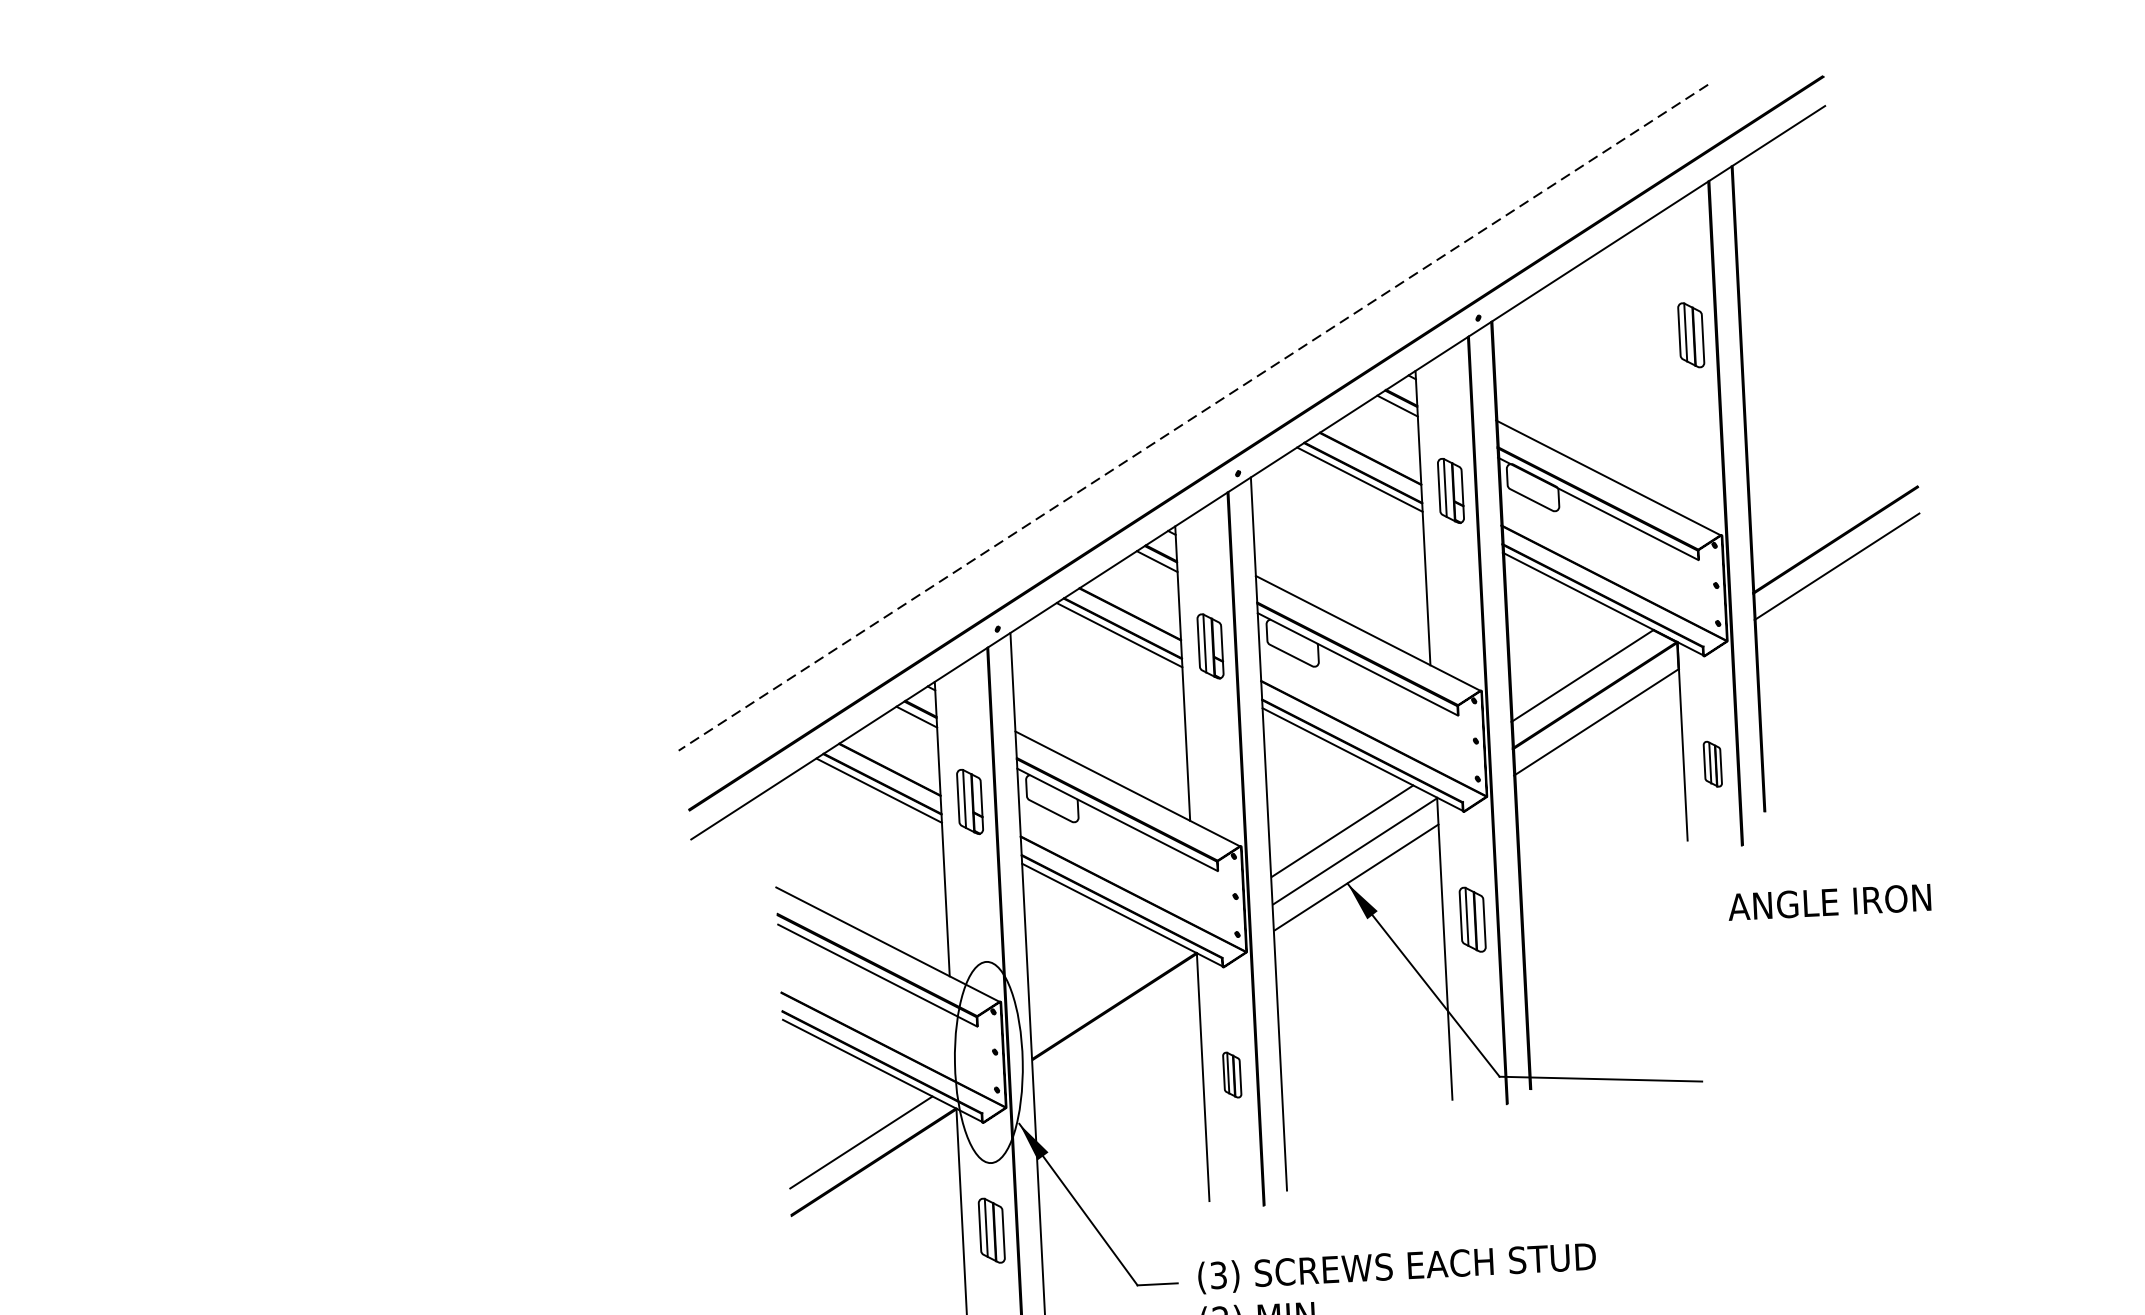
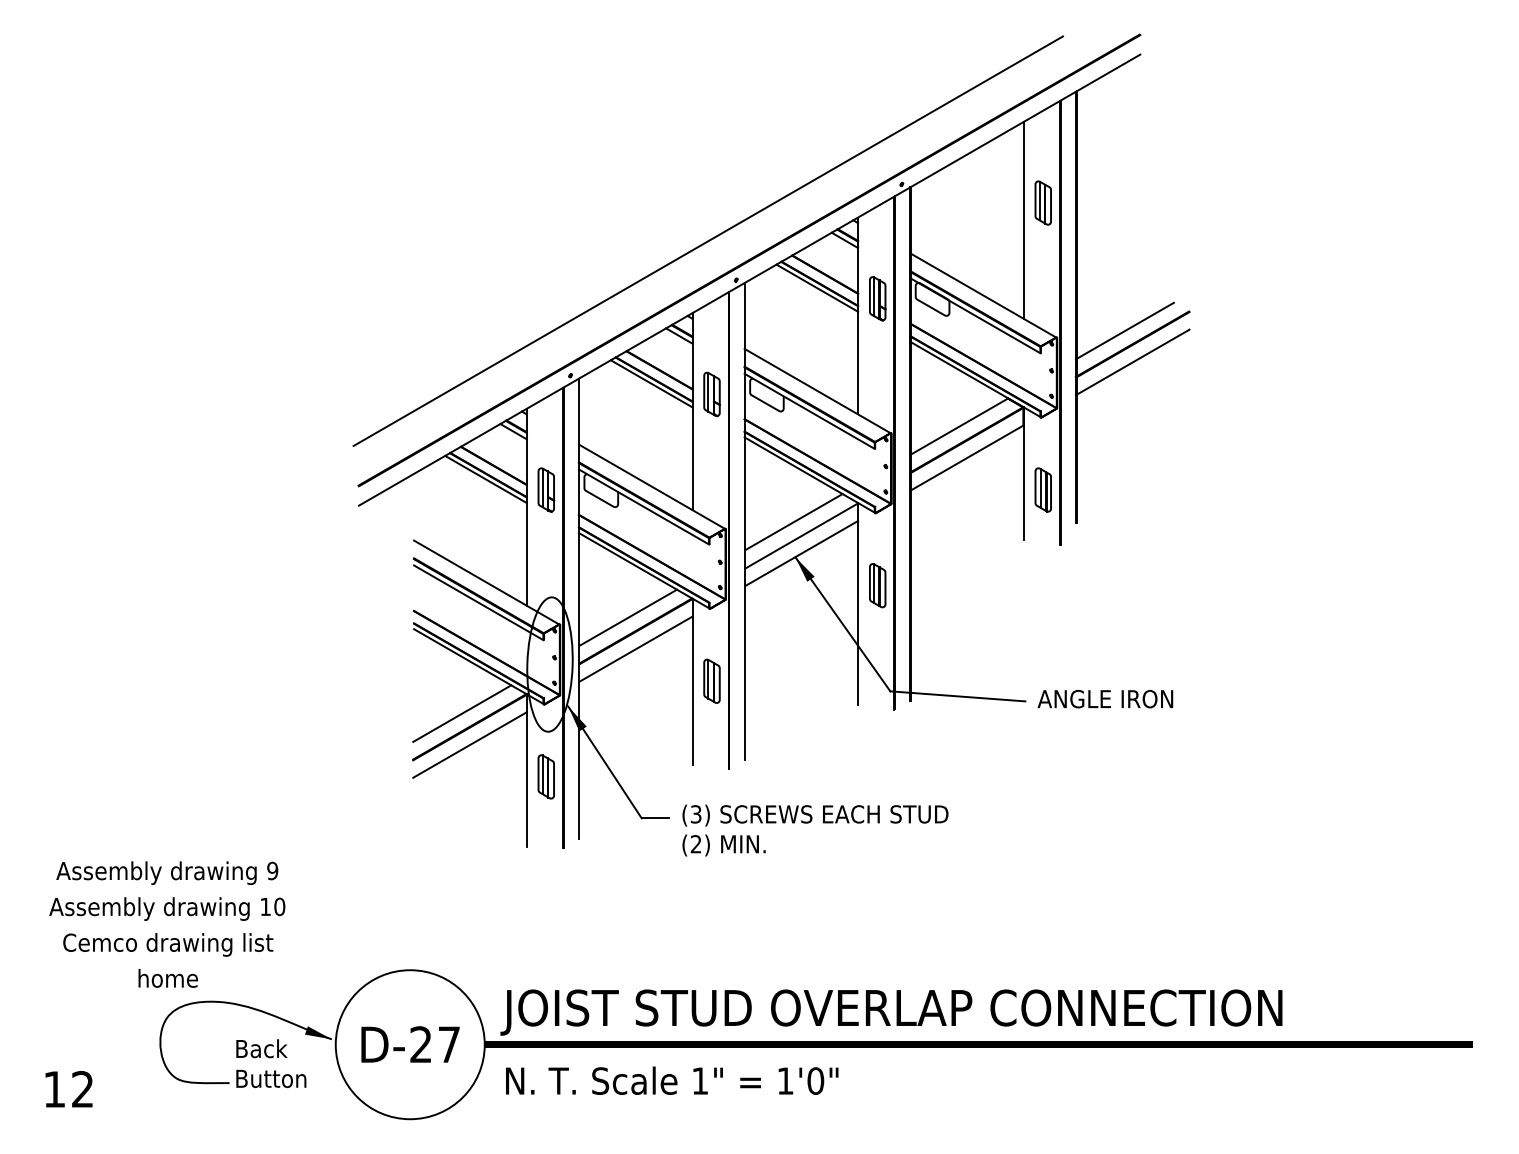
line: (1662, 361) -> (1023, 219), added
line: (1193, 418) -> (708, 241), dashed -> solid
line: (1822, 519) -> (1124, 330), added
part: (1711, 763) -> (1042, 489), size x1.43
text: (1829, 902) -> (1105, 699), moved
line: (1101, 986) -> (627, 617), added
line: (1115, 1032) -> (635, 648), added
part: (1231, 1074) -> (711, 680), size x1.43
line: (874, 1188) -> (469, 744), added

